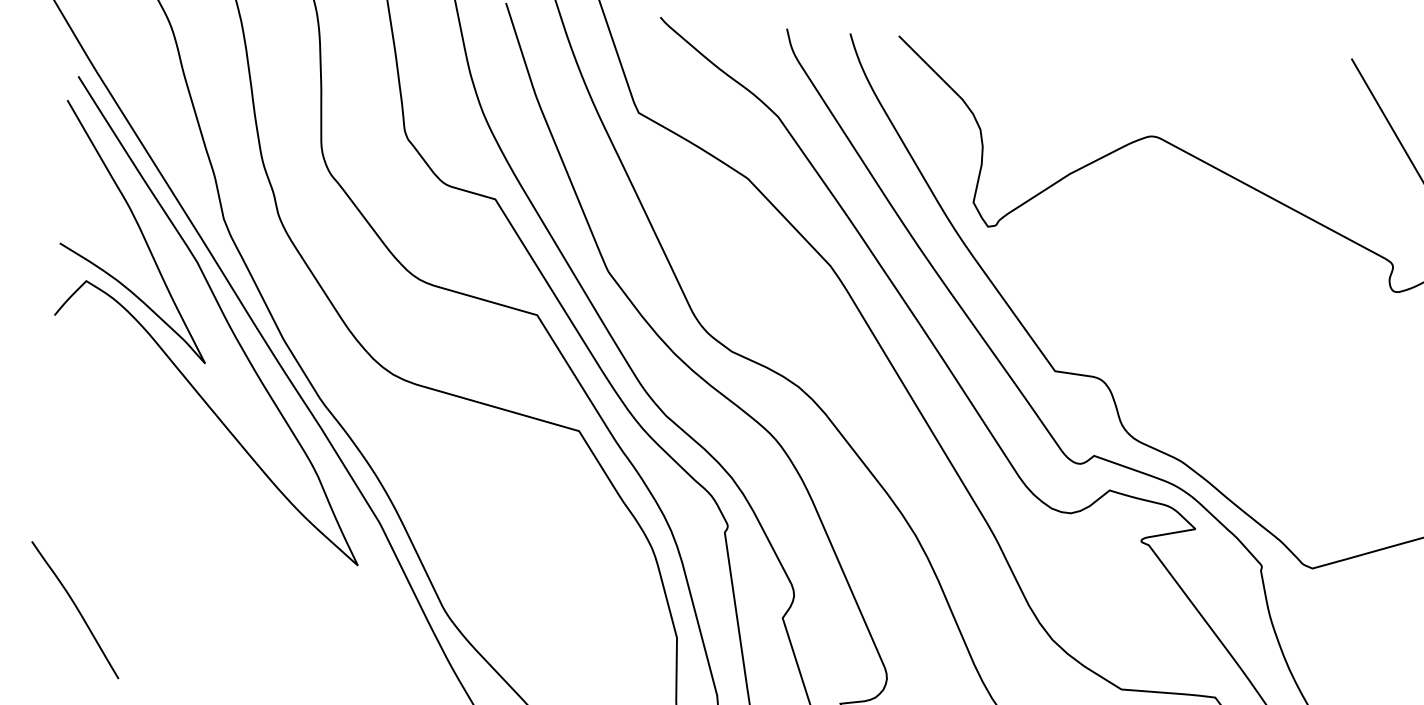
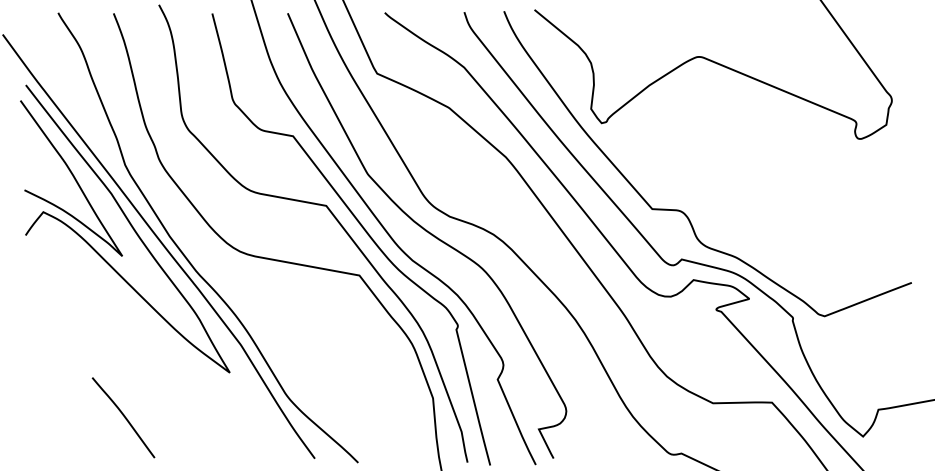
curve: (75, 608) -> (123, 416), moved

